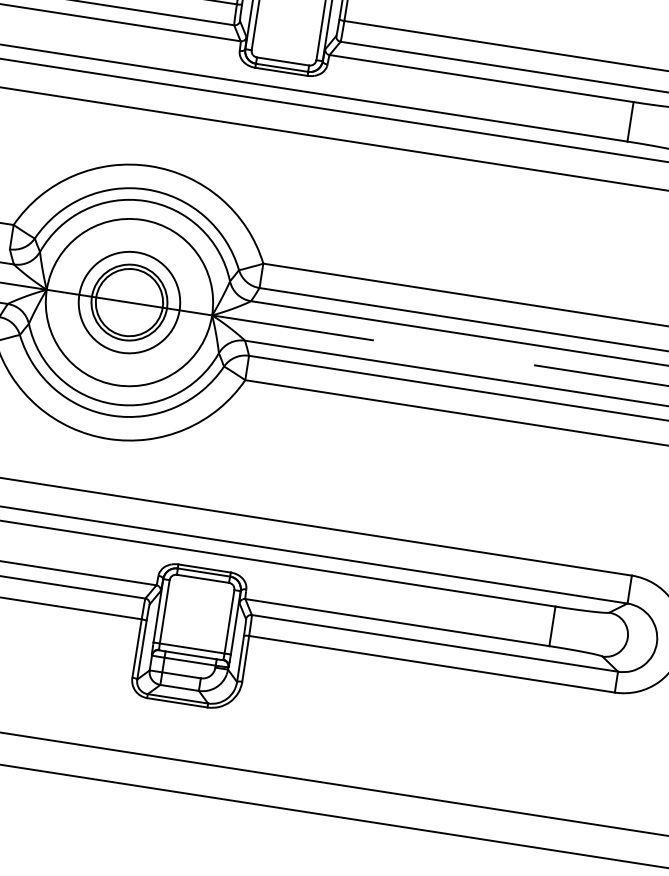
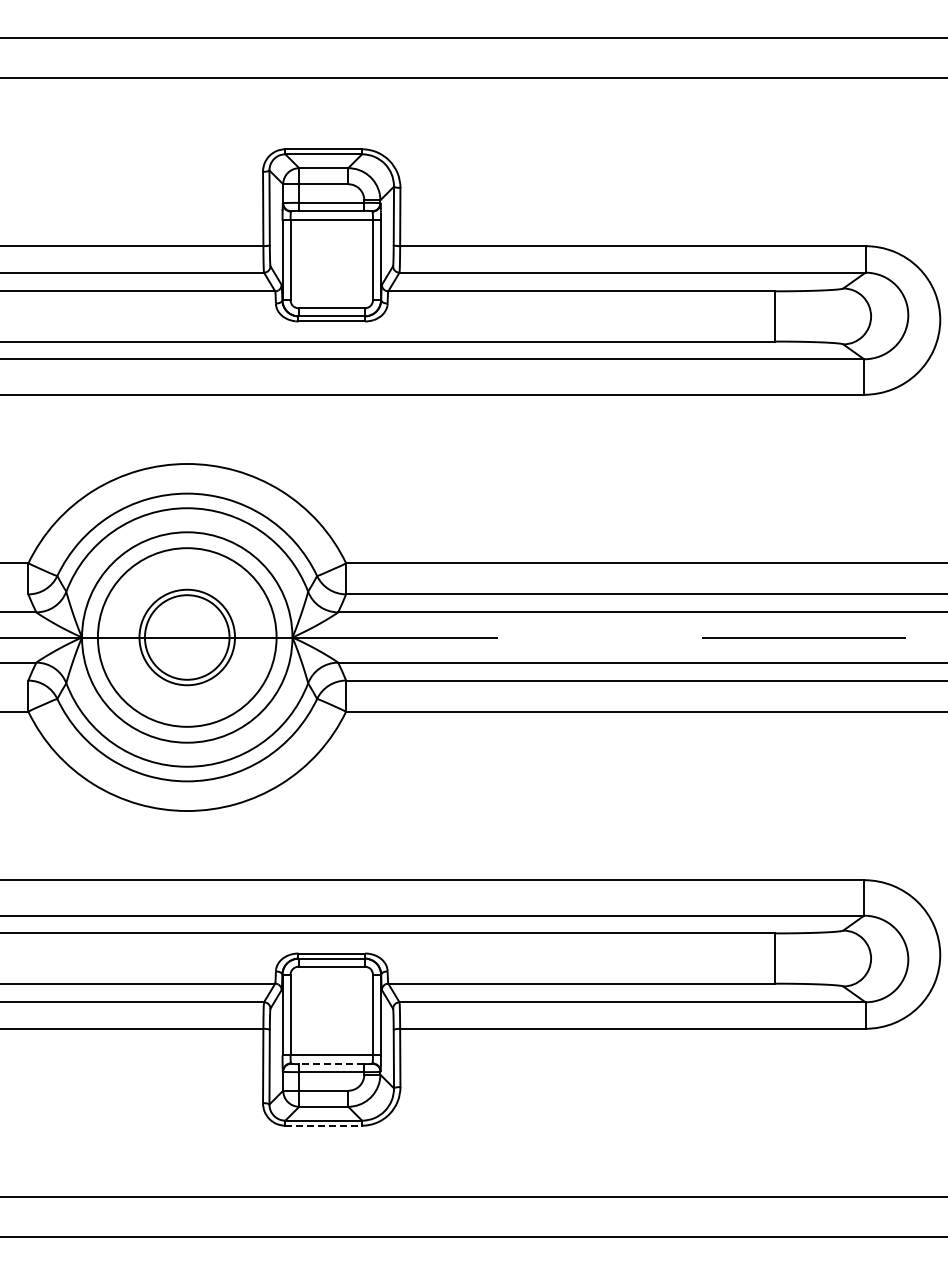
circle: (129, 302) -> (187, 637), size x1.4
line: (190, 655) -> (331, 1064), solid -> dashed
line: (177, 702) -> (324, 1125), solid -> dashed

